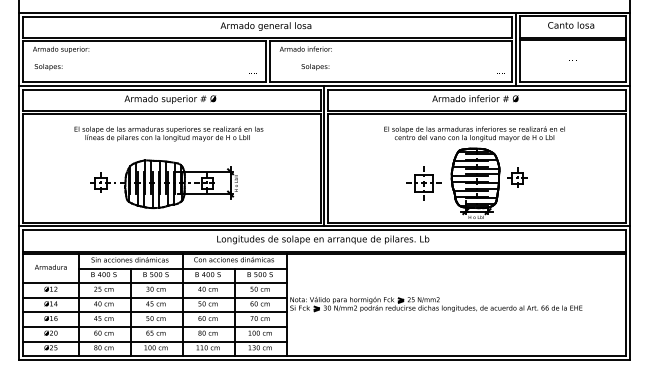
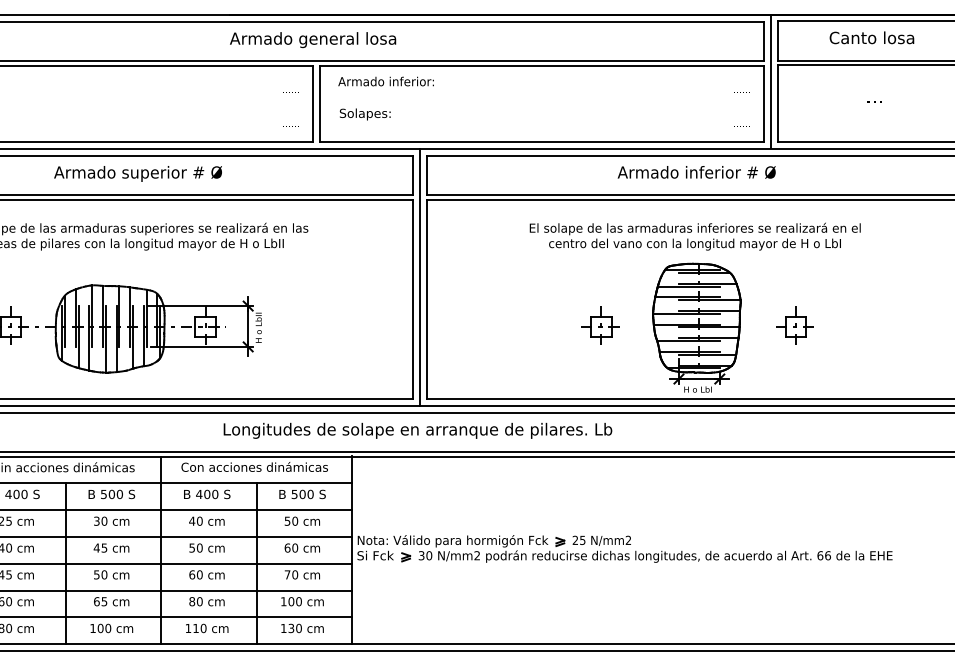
text: (315, 67) -> (365, 115), moved
part: (517, 177) -> (795, 325), moved
part: (422, 182) -> (599, 325), size x0.62

